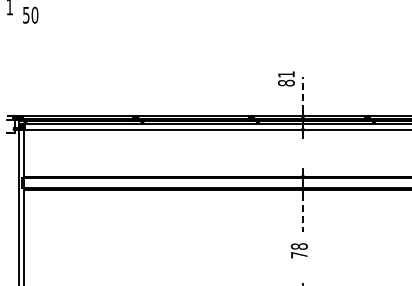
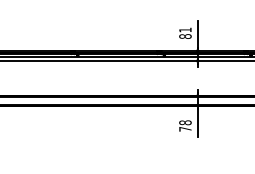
text: (286, 78) -> (185, 33), moved
line: (302, 94) -> (197, 34), dashed -> solid
line: (302, 213) -> (197, 123), dashed -> solid
text: (299, 250) -> (185, 125), moved

